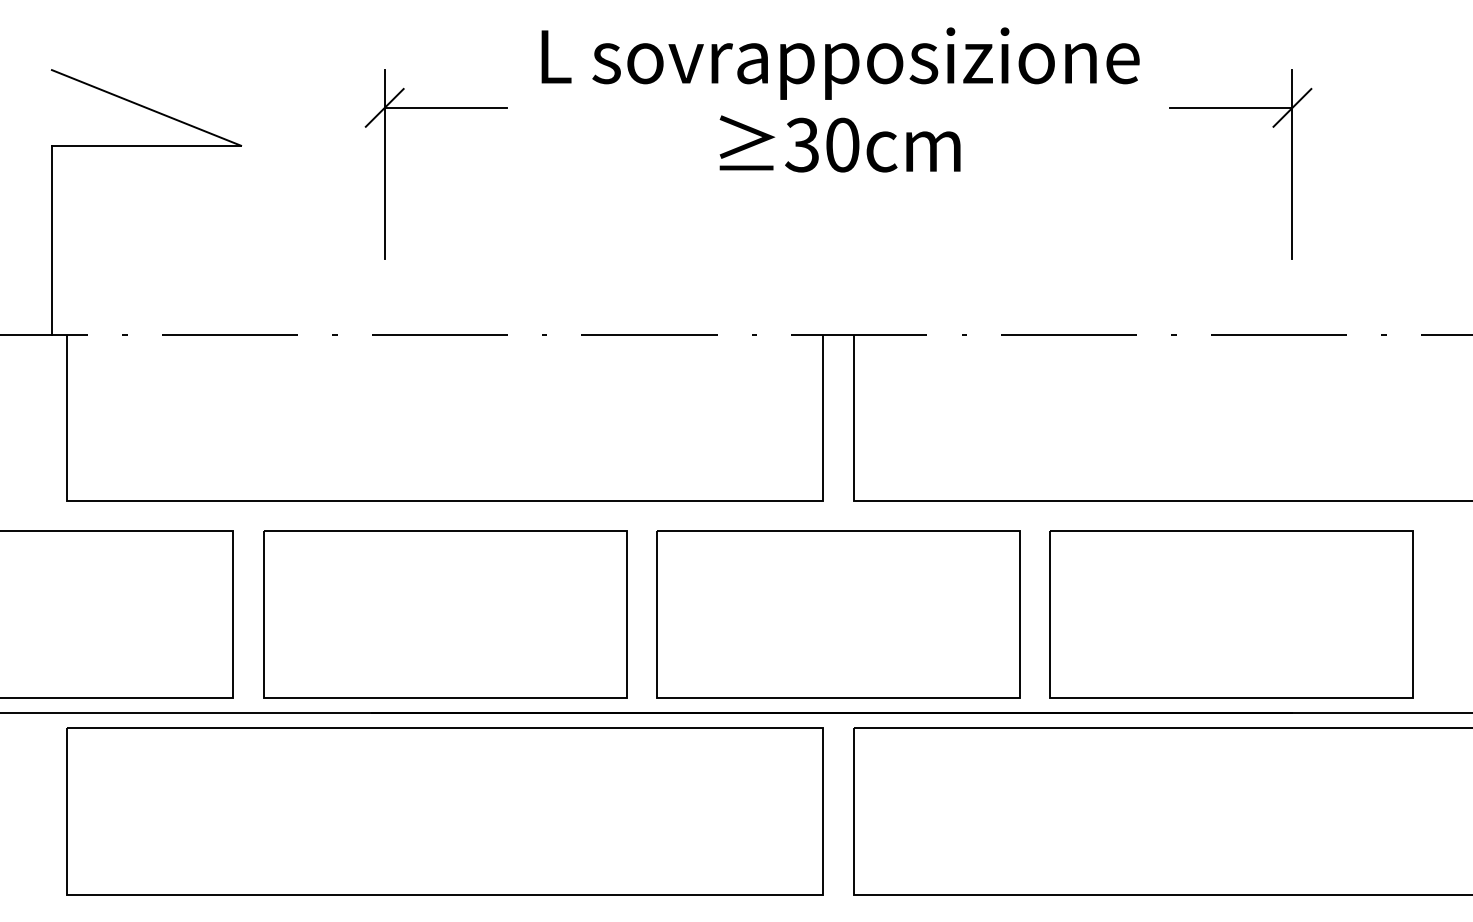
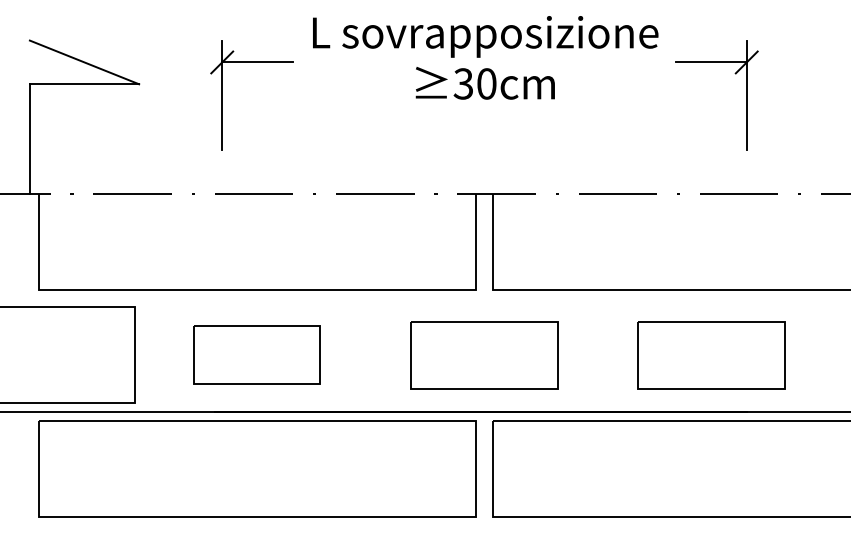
part: (444, 613) -> (256, 354), size x0.6
part: (838, 613) -> (484, 354), size x0.7
part: (1231, 613) -> (711, 354), size x0.7

